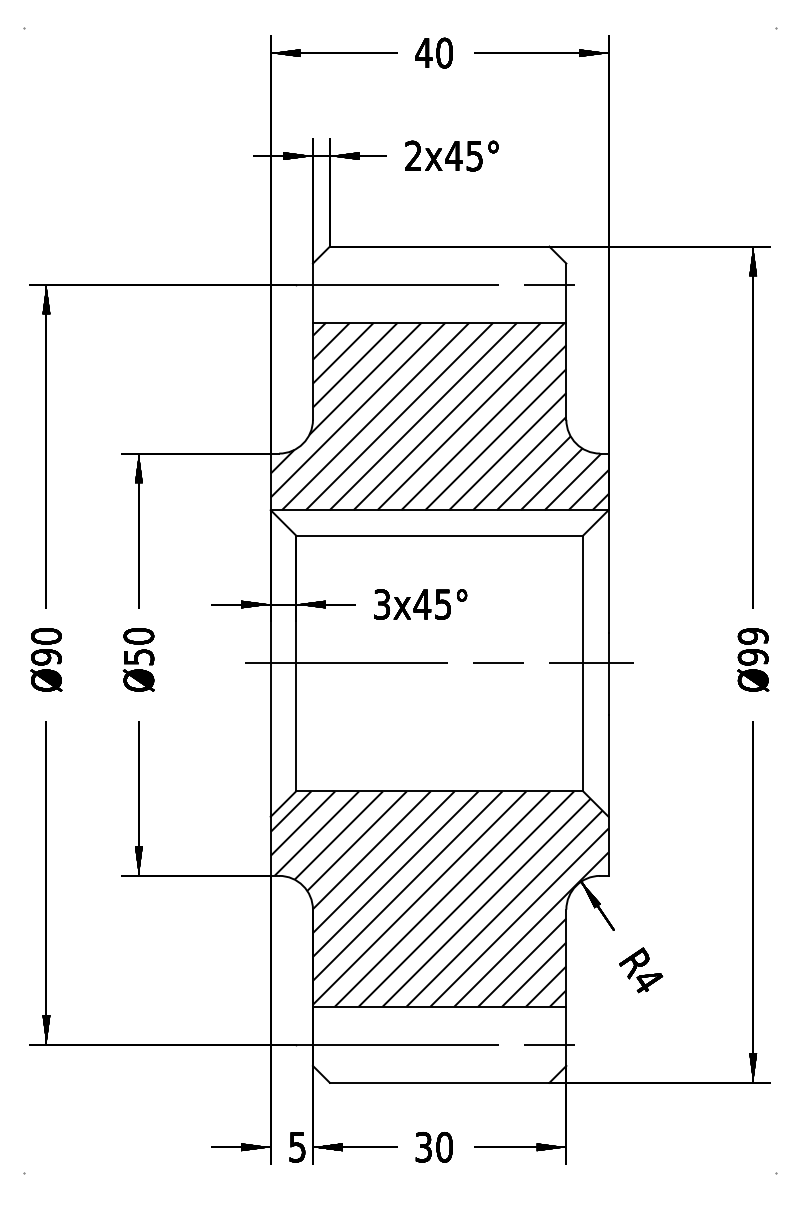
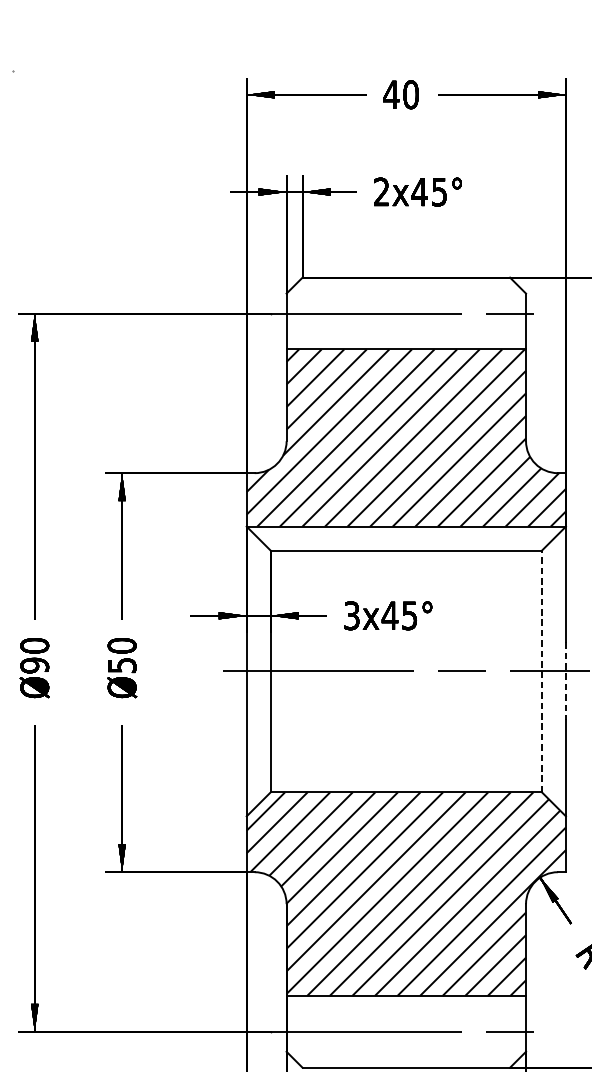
line: (583, 663) -> (542, 671), solid -> dashed
line: (608, 674) -> (565, 681), solid -> dashed

